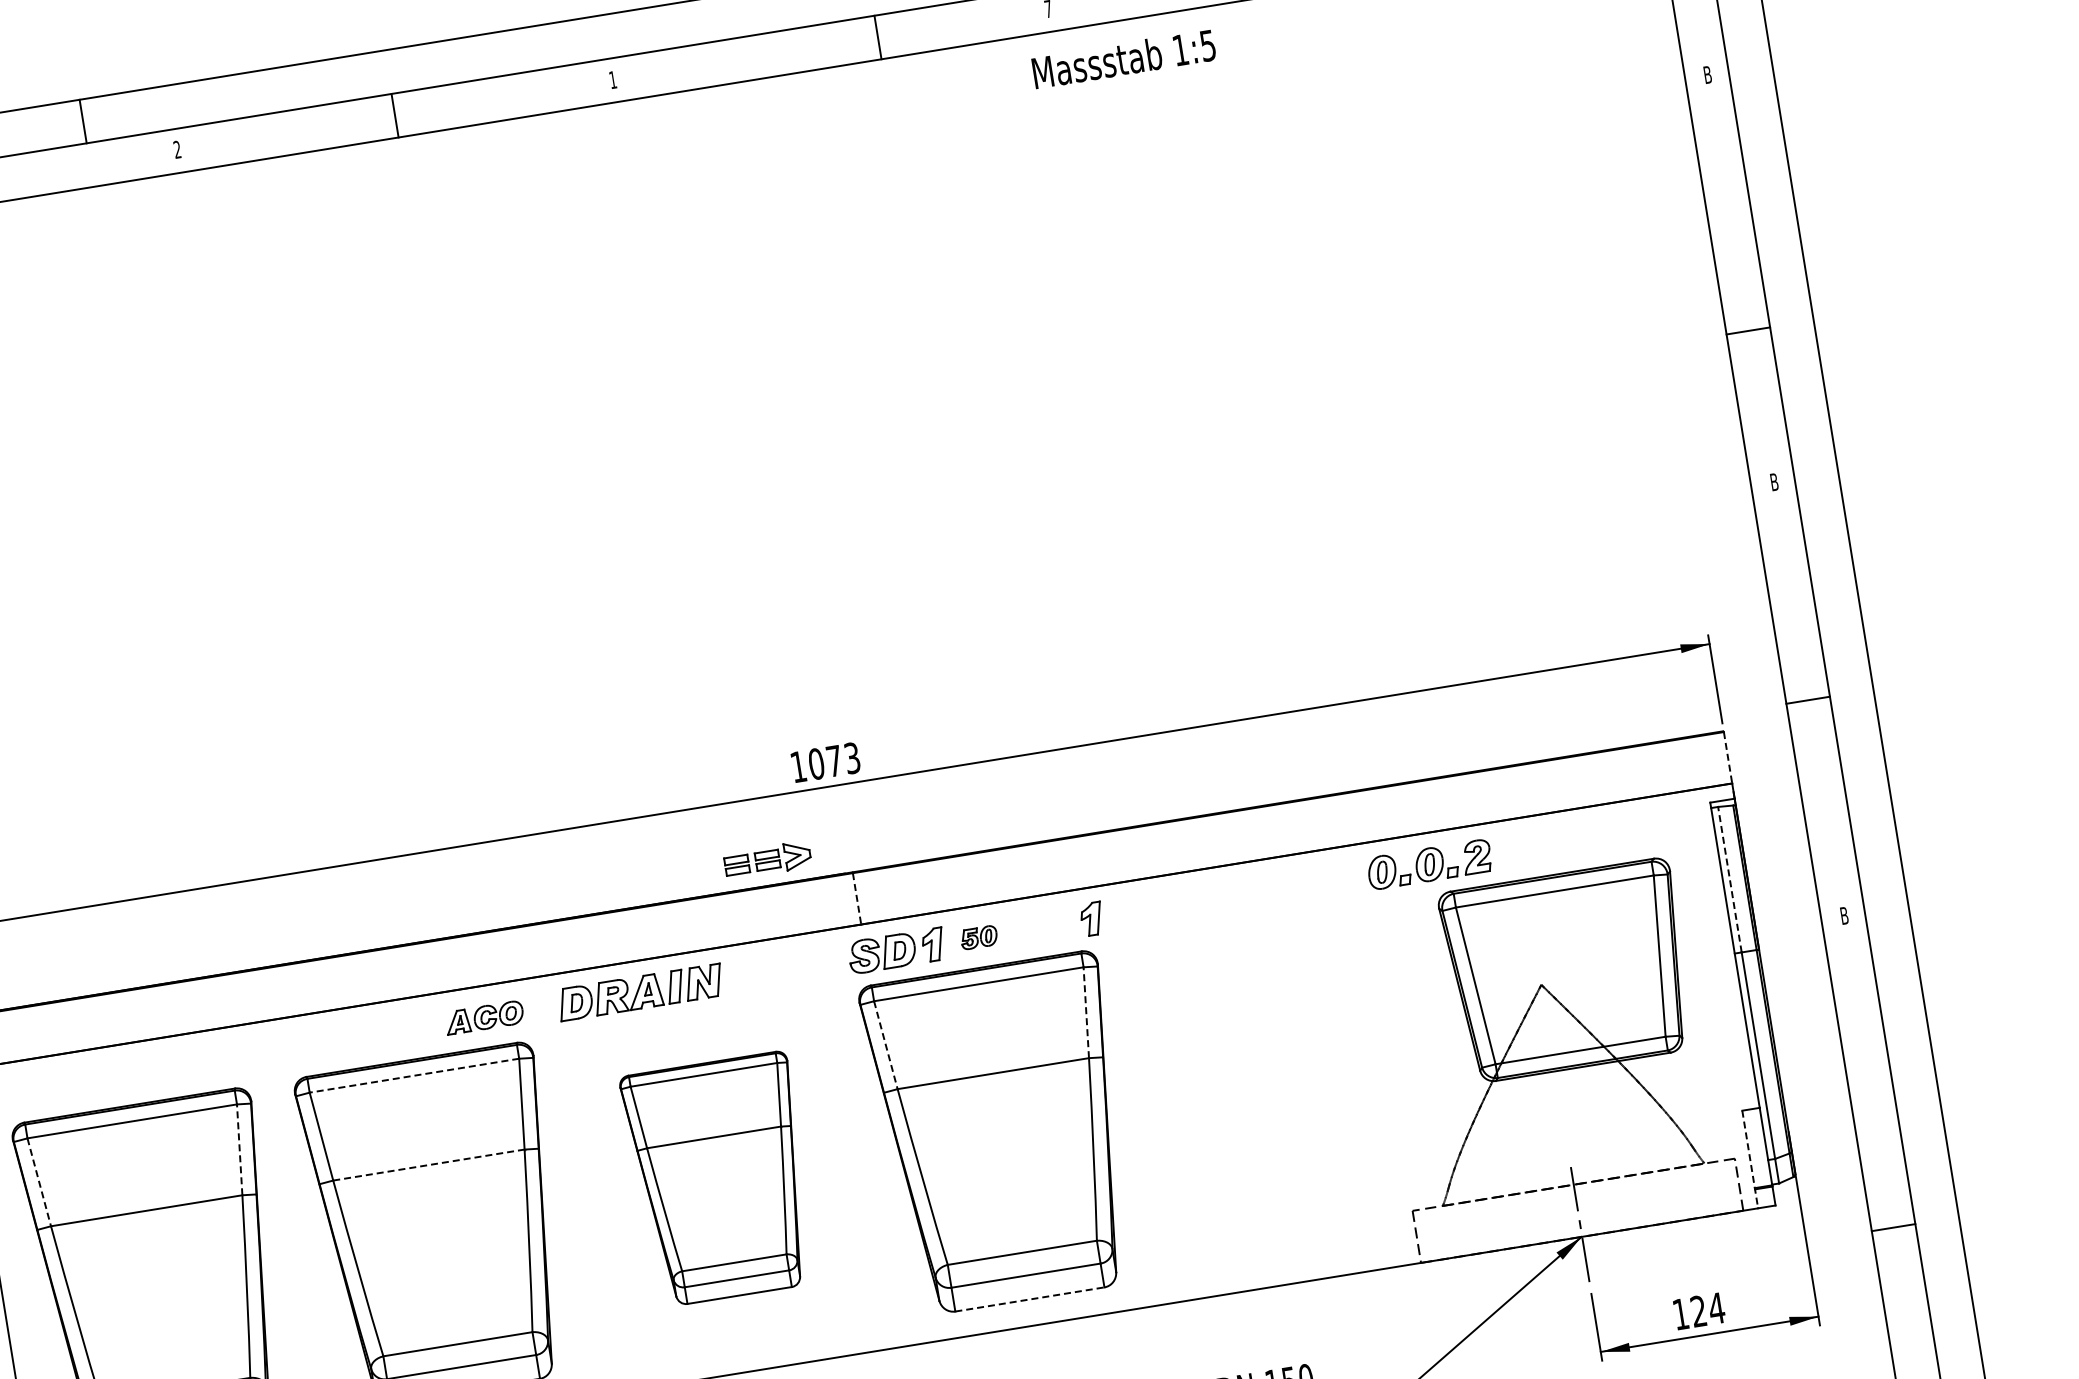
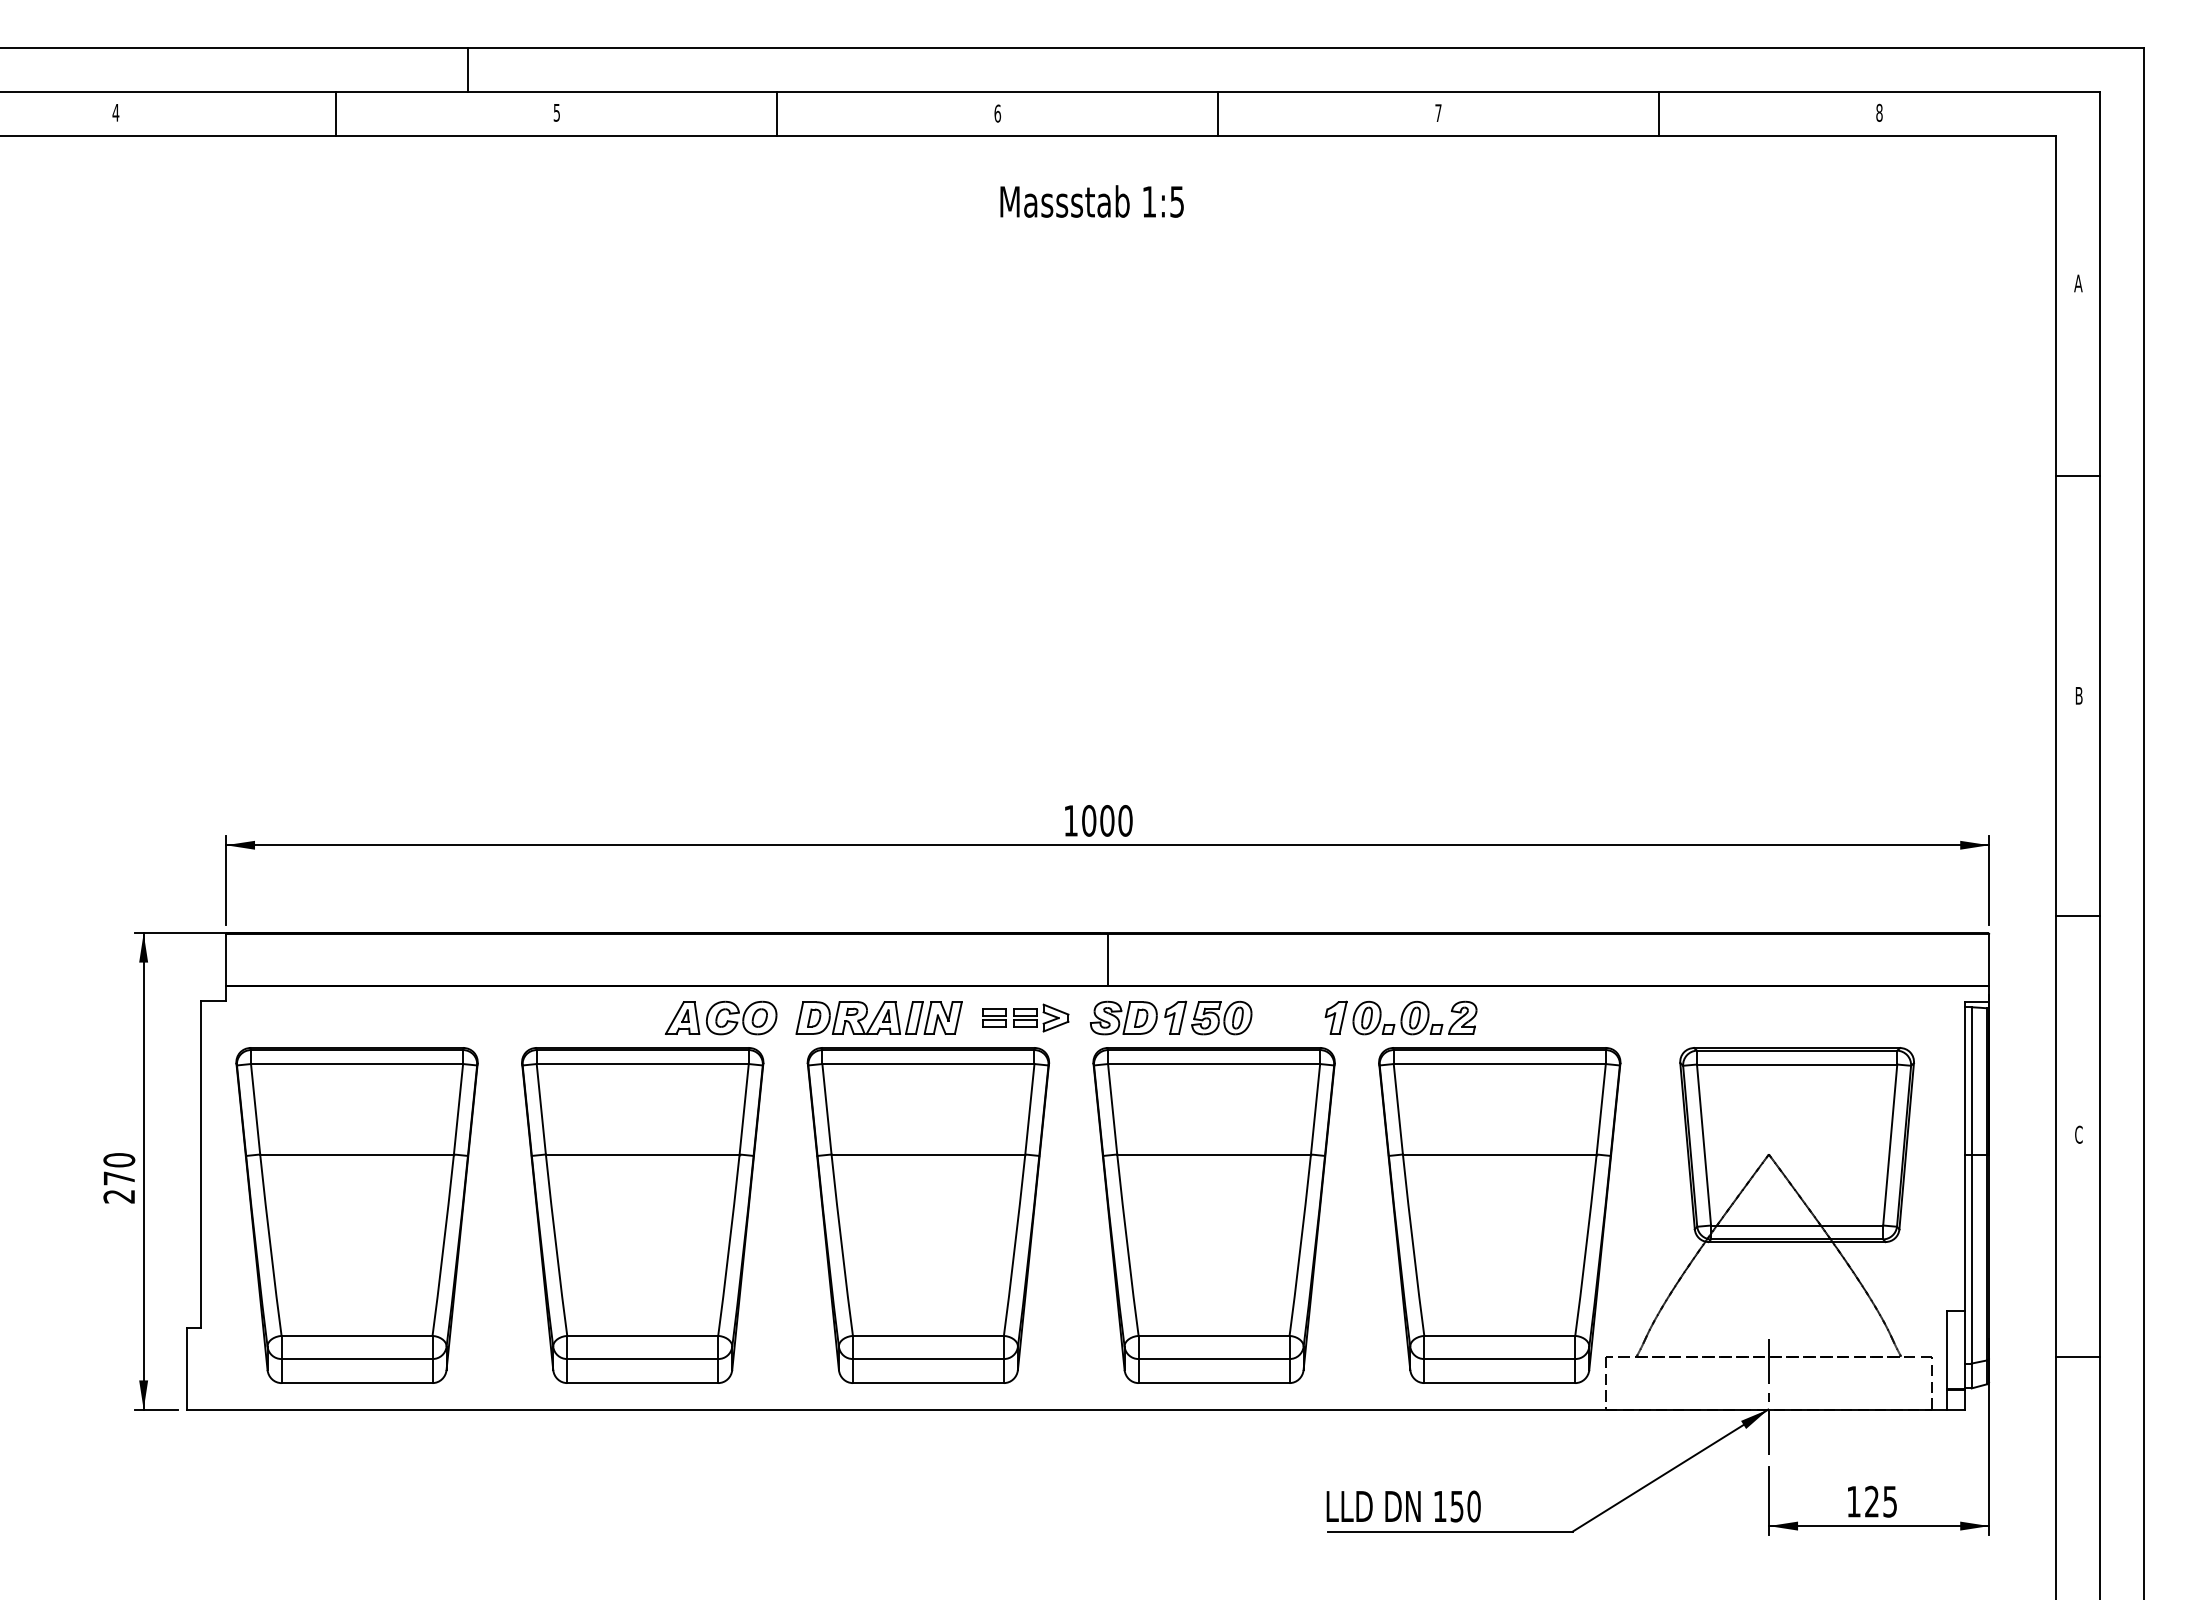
line: (877, 37) -> (1217, 113), moved
text: (1123, 59) -> (1091, 201), moved
text: (1707, 74) -> (2078, 283), B -> A
text: (612, 79) -> (997, 113), 1 -> 6
text: (177, 149) -> (556, 112), 2 -> 5
line: (1748, 330) -> (2077, 475), moved
line: (1728, 757) -> (1989, 960), dashed -> solid
text: (843, 759) -> (1116, 820), 1073 -> 1000
part: (767, 859) -> (1025, 1017), moved
part: (1429, 864) -> (1414, 1017), moved
line: (1729, 879) -> (1971, 1080), dashed -> solid
line: (856, 899) -> (1107, 960), dashed -> solid
text: (1843, 915) -> (2078, 1134), B -> C
part: (978, 937) -> (1221, 1017), size x1.67
line: (1086, 1011) -> (1315, 1108), dashed -> solid
part: (483, 1017) -> (720, 1017), size x1.43
line: (885, 1045) -> (1112, 1109), dashed -> solid
line: (414, 1076) -> (642, 1064), dashed -> solid
part: (1285, 1088) -> (1499, 1215), added
line: (239, 1149) -> (458, 1108), dashed -> solid
line: (1750, 1159) -> (1947, 1360), dashed -> solid
line: (428, 1165) -> (642, 1154), dashed -> solid
part: (720, 1179) -> (928, 1215), size x1.43
line: (39, 1182) -> (255, 1109), dashed -> solid
line: (1893, 1227) -> (2077, 1357), moved
line: (1030, 1299) -> (1214, 1383), dashed -> solid
text: (1716, 1308) -> (1889, 1501), 124 -> 125

